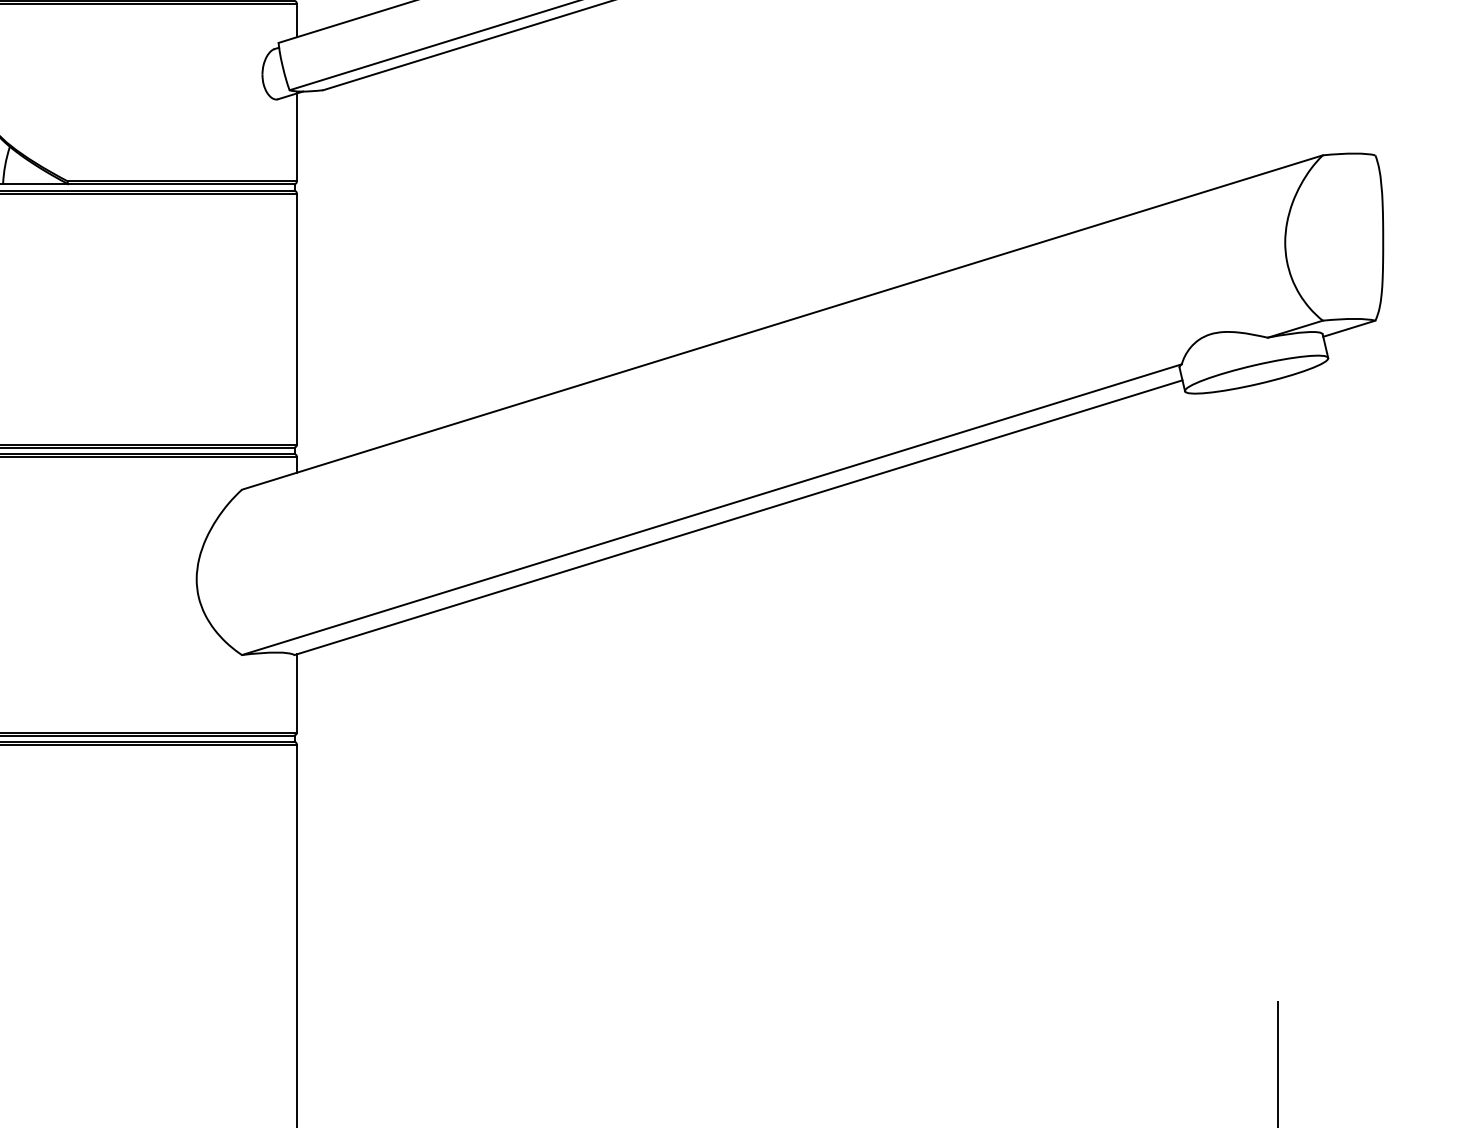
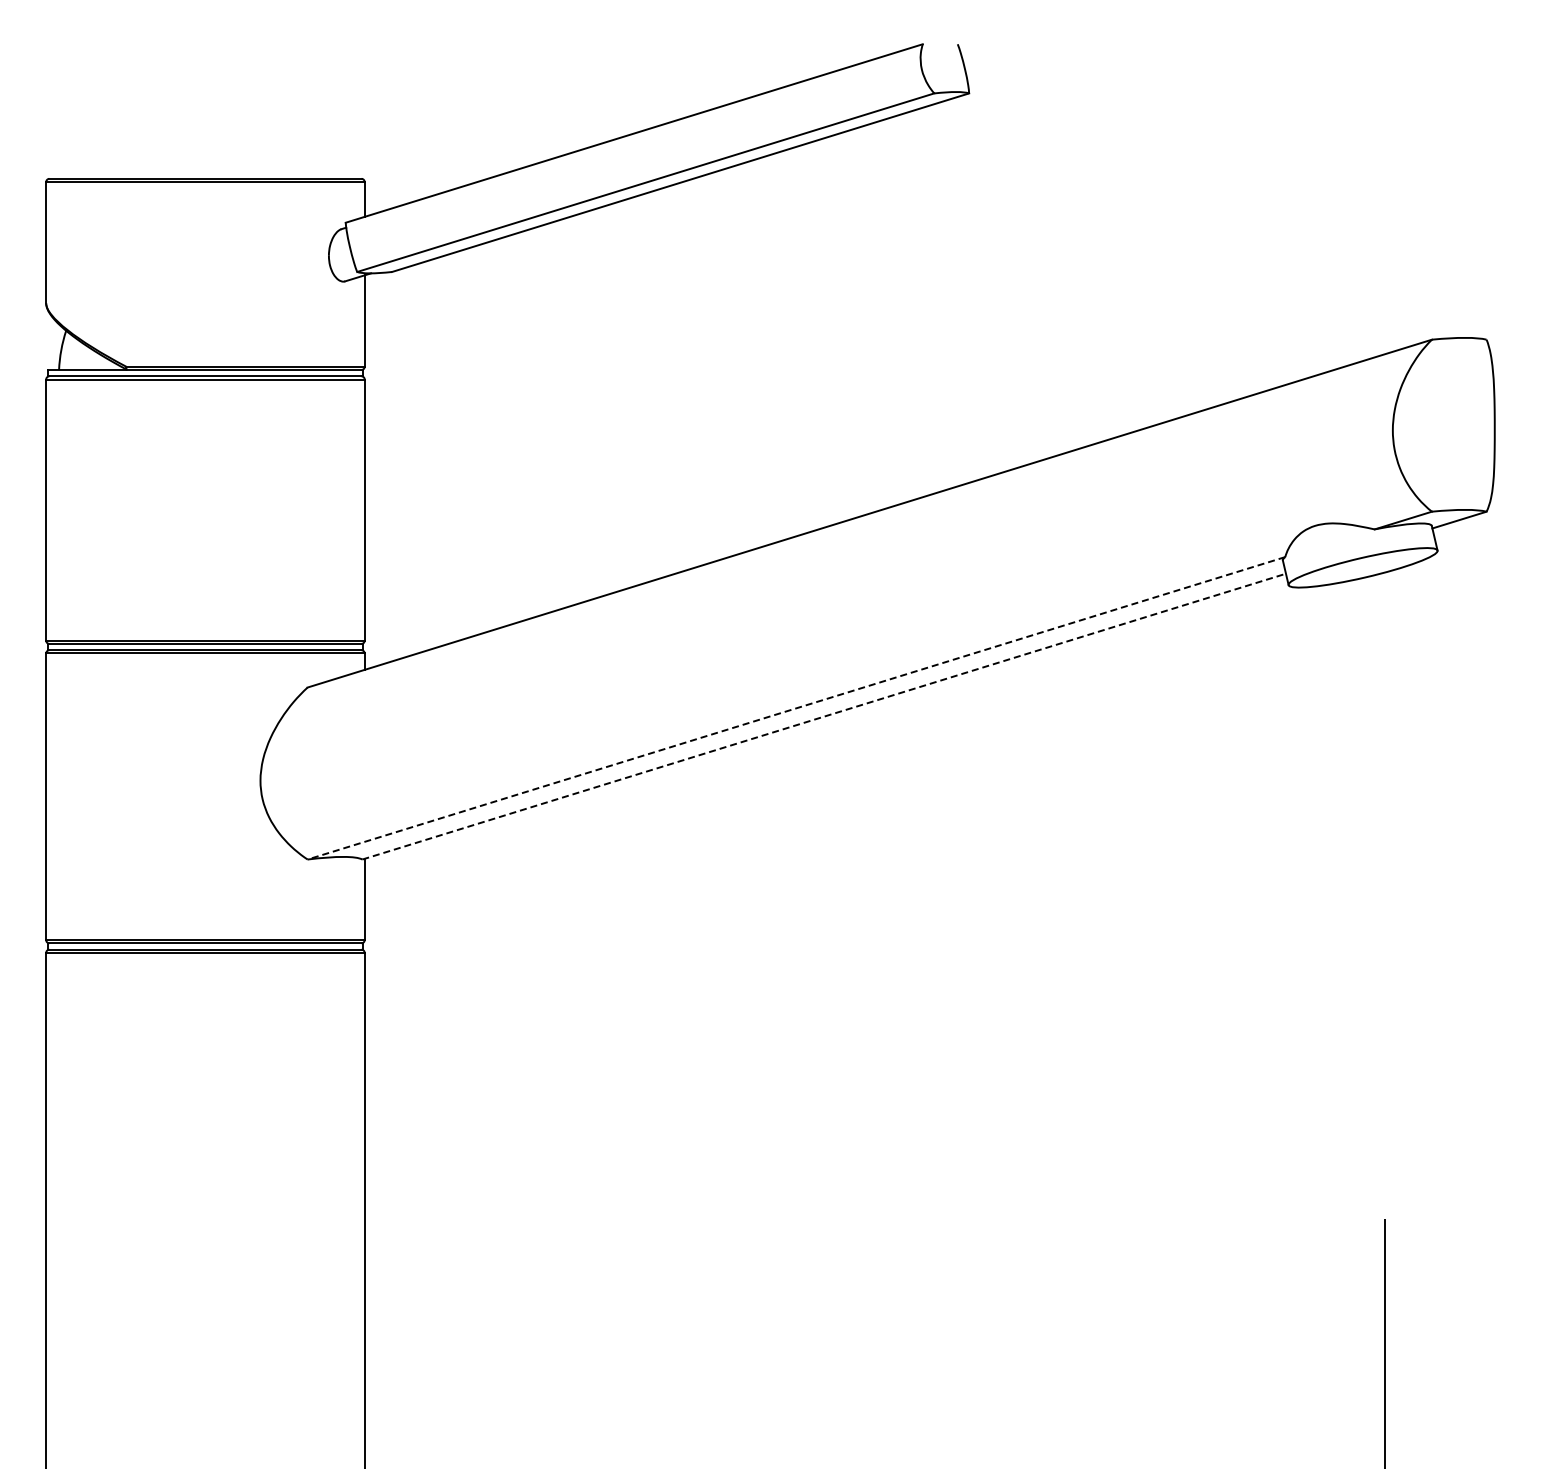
line: (711, 509) -> (796, 708), solid -> dashed
line: (738, 517) -> (824, 716), solid -> dashed

